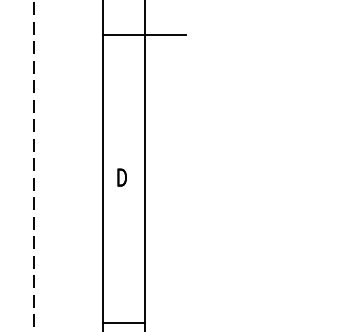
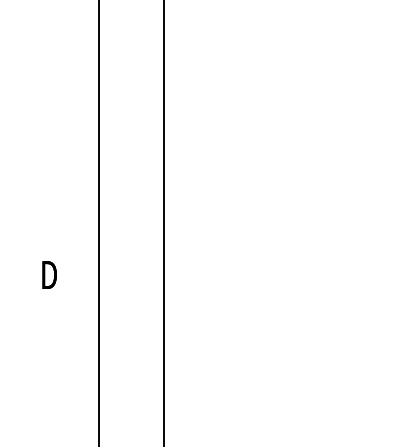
line: (144, 35) -> (163, 53), removed
text: (121, 177) -> (48, 274), moved

